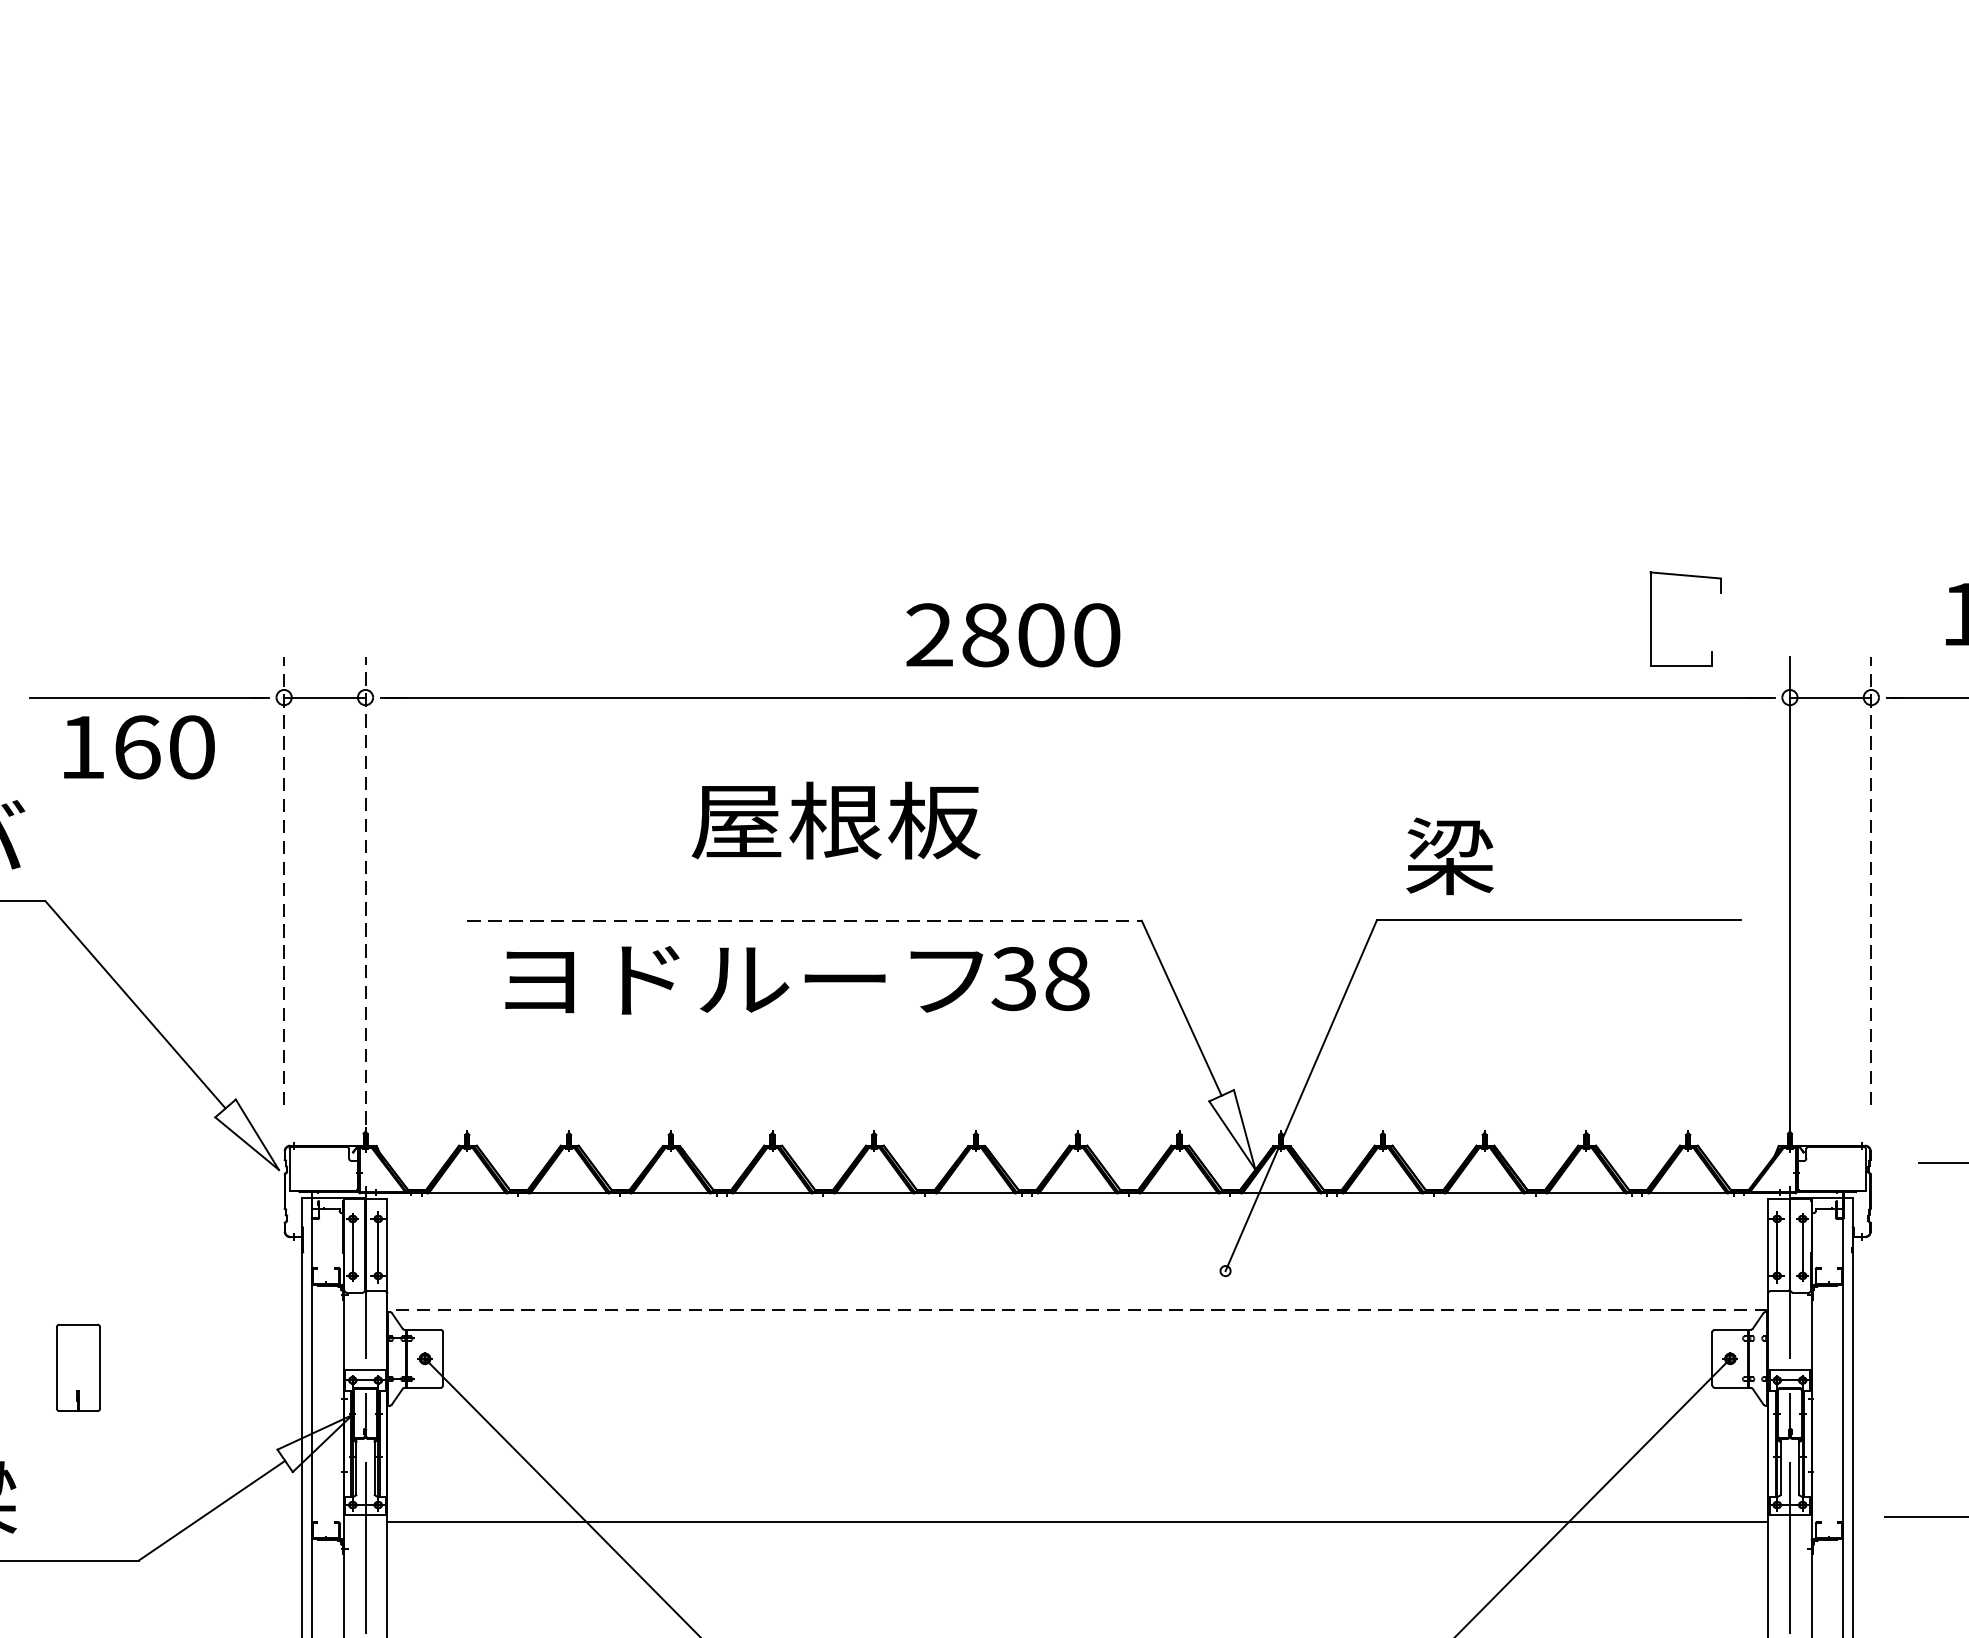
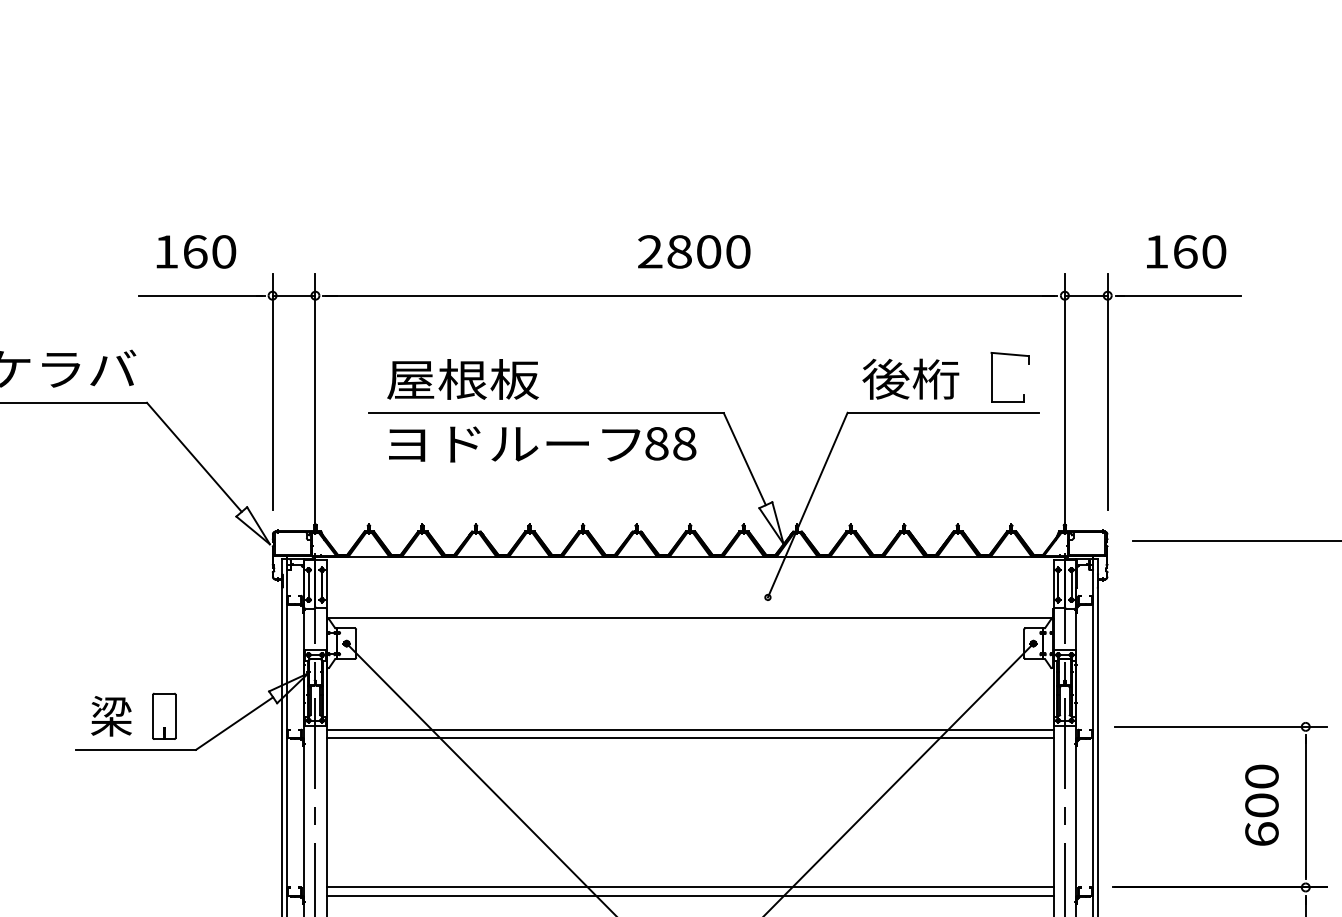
part: (1652, 619) -> (992, 377), moved
text: (1013, 634) -> (694, 251), moved
text: (139, 746) -> (196, 251), moved
text: (835, 820) -> (462, 379), moved
text: (1496, 854) -> (910, 378), 梁 -> 後桁
line: (283, 881) -> (272, 392), dashed -> solid
line: (1870, 881) -> (1107, 392), dashed -> solid
line: (365, 900) -> (315, 402), dashed -> solid
line: (804, 921) -> (546, 413), dashed -> solid
text: (1013, 978) -> (656, 443), 38 -> 88
line: (1076, 1311) -> (689, 618), dashed -> solid
part: (78, 1366) -> (164, 715), moved
line: (1076, 1539) -> (689, 738), added

